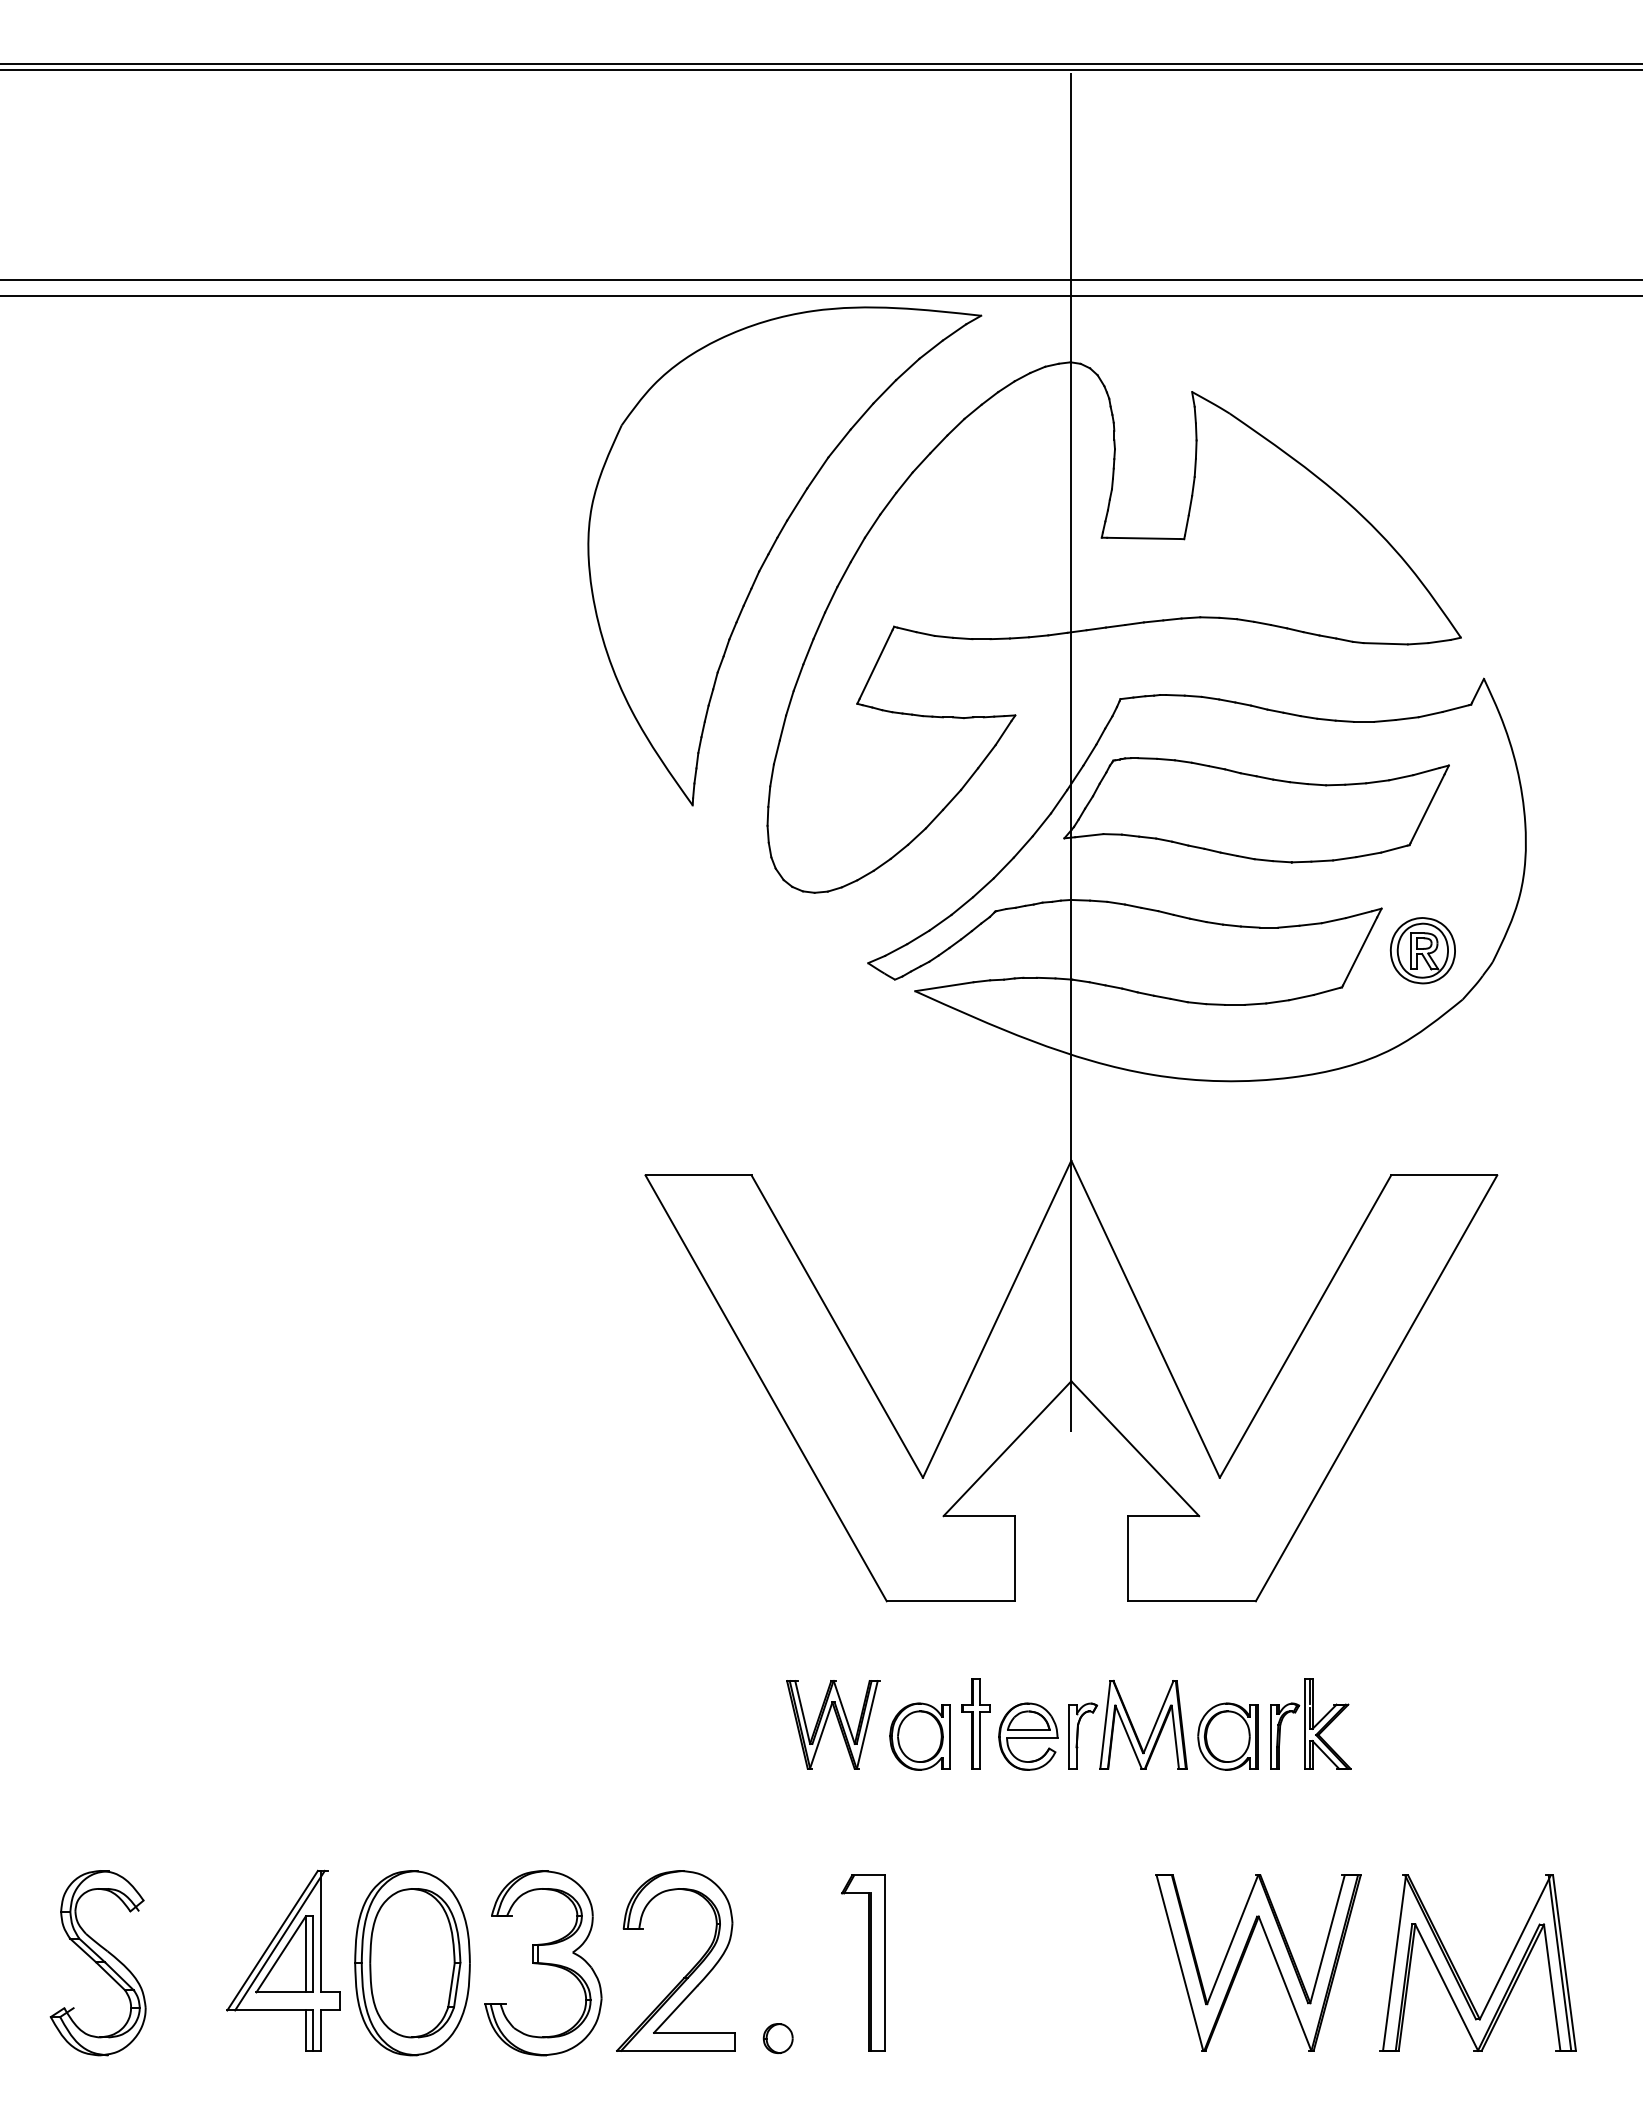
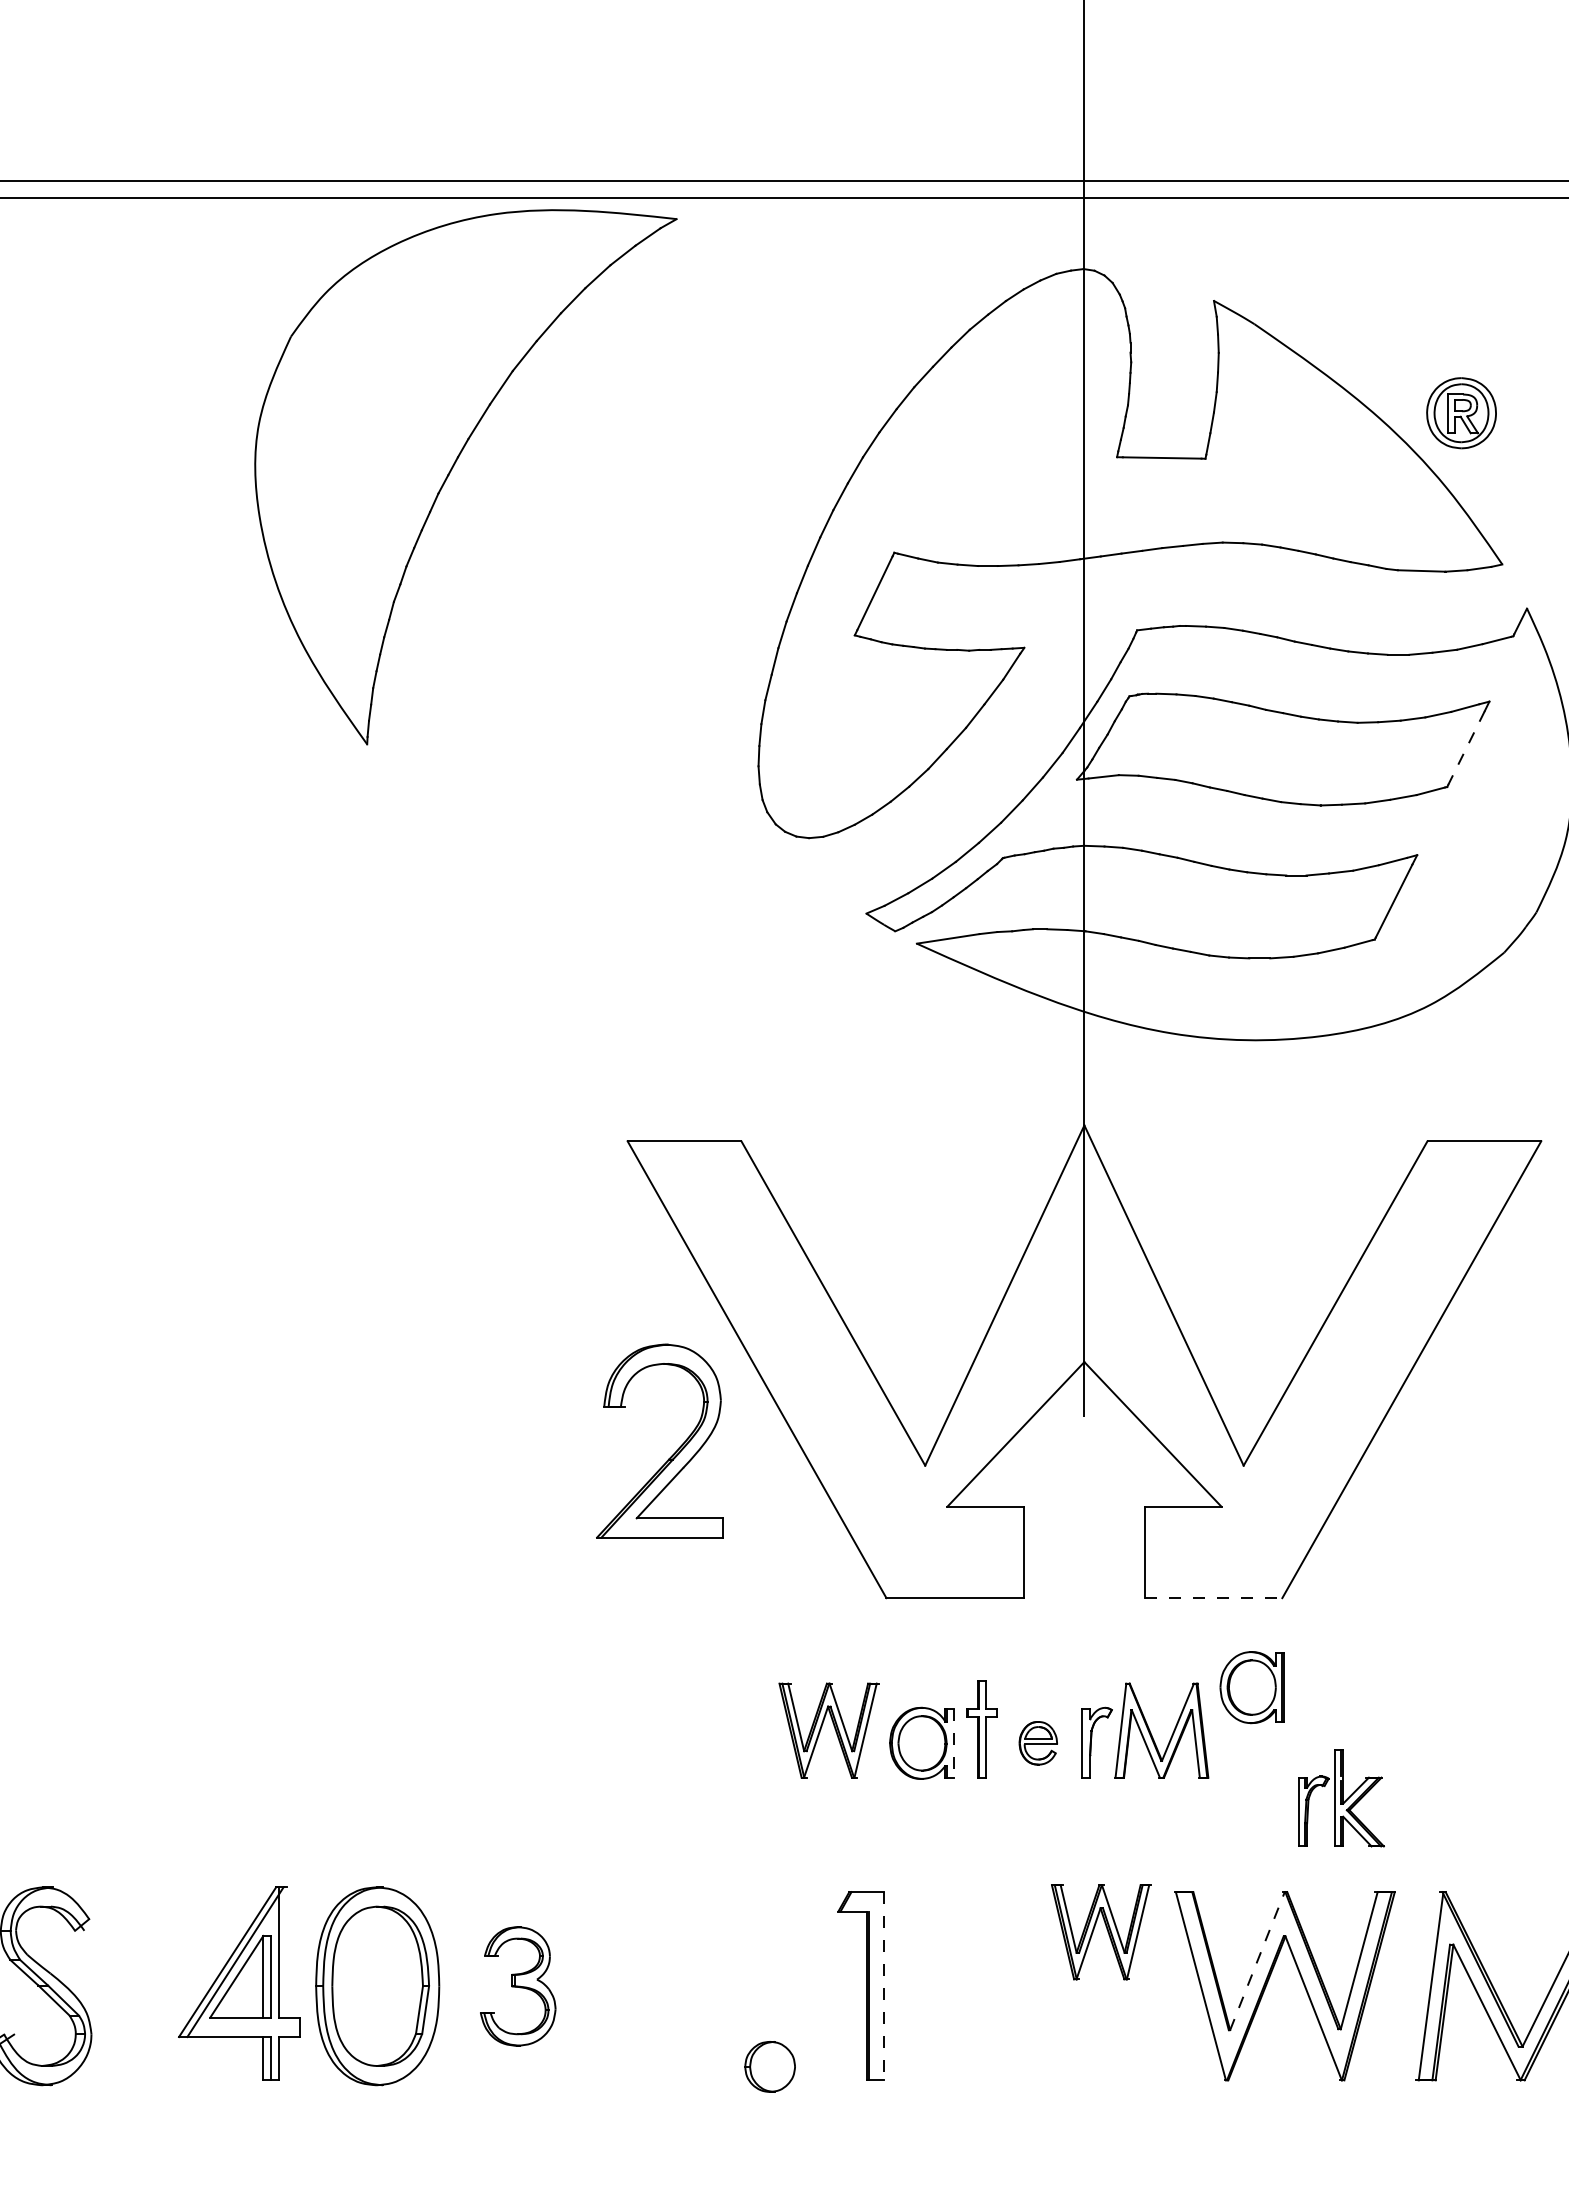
part: (772, 549) -> (452, 469), moved
line: (1427, 809) -> (1466, 748), solid -> dashed
part: (1422, 950) -> (1461, 413), moved
line: (1192, 1601) -> (1214, 1598), solid -> dashed
part: (1310, 1723) -> (1340, 1797), moved
part: (1028, 1736) -> (1038, 1743), size x0.6
part: (1227, 1736) -> (1251, 1687), moved
line: (949, 1737) -> (953, 1744), solid -> dashed
part: (1087, 1912) -> (1101, 1931), added
line: (1232, 1939) -> (1257, 1960), solid -> dashed
part: (543, 1963) -> (518, 1986), size x0.6
line: (884, 1963) -> (883, 1986), solid -> dashed
part: (690, 1969) -> (675, 1450), moved
part: (777, 2038) -> (769, 2067), size x1.6

